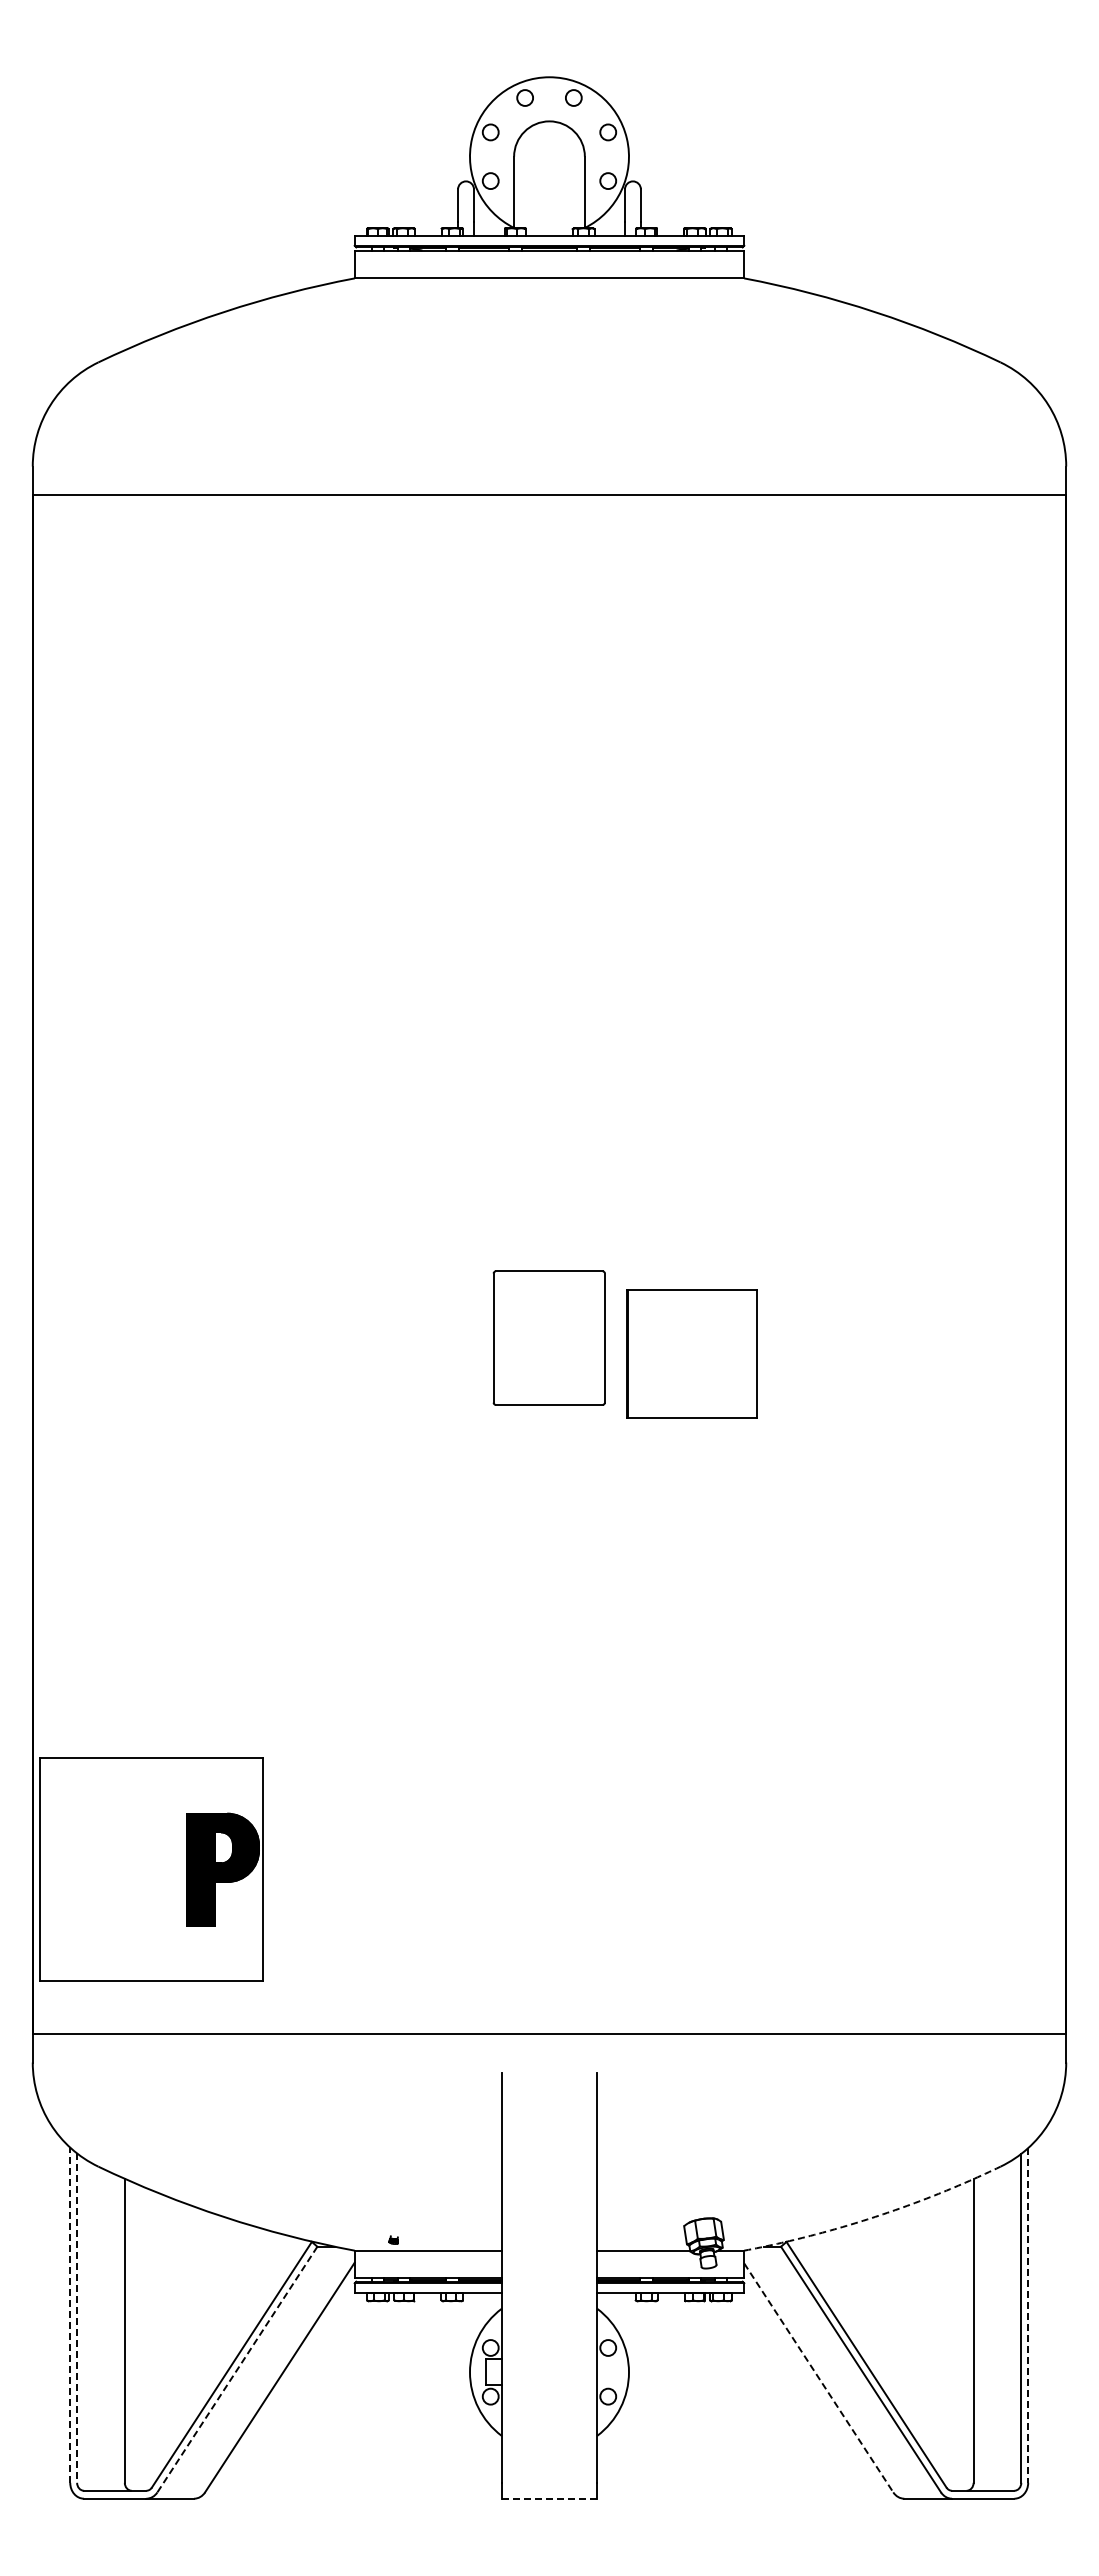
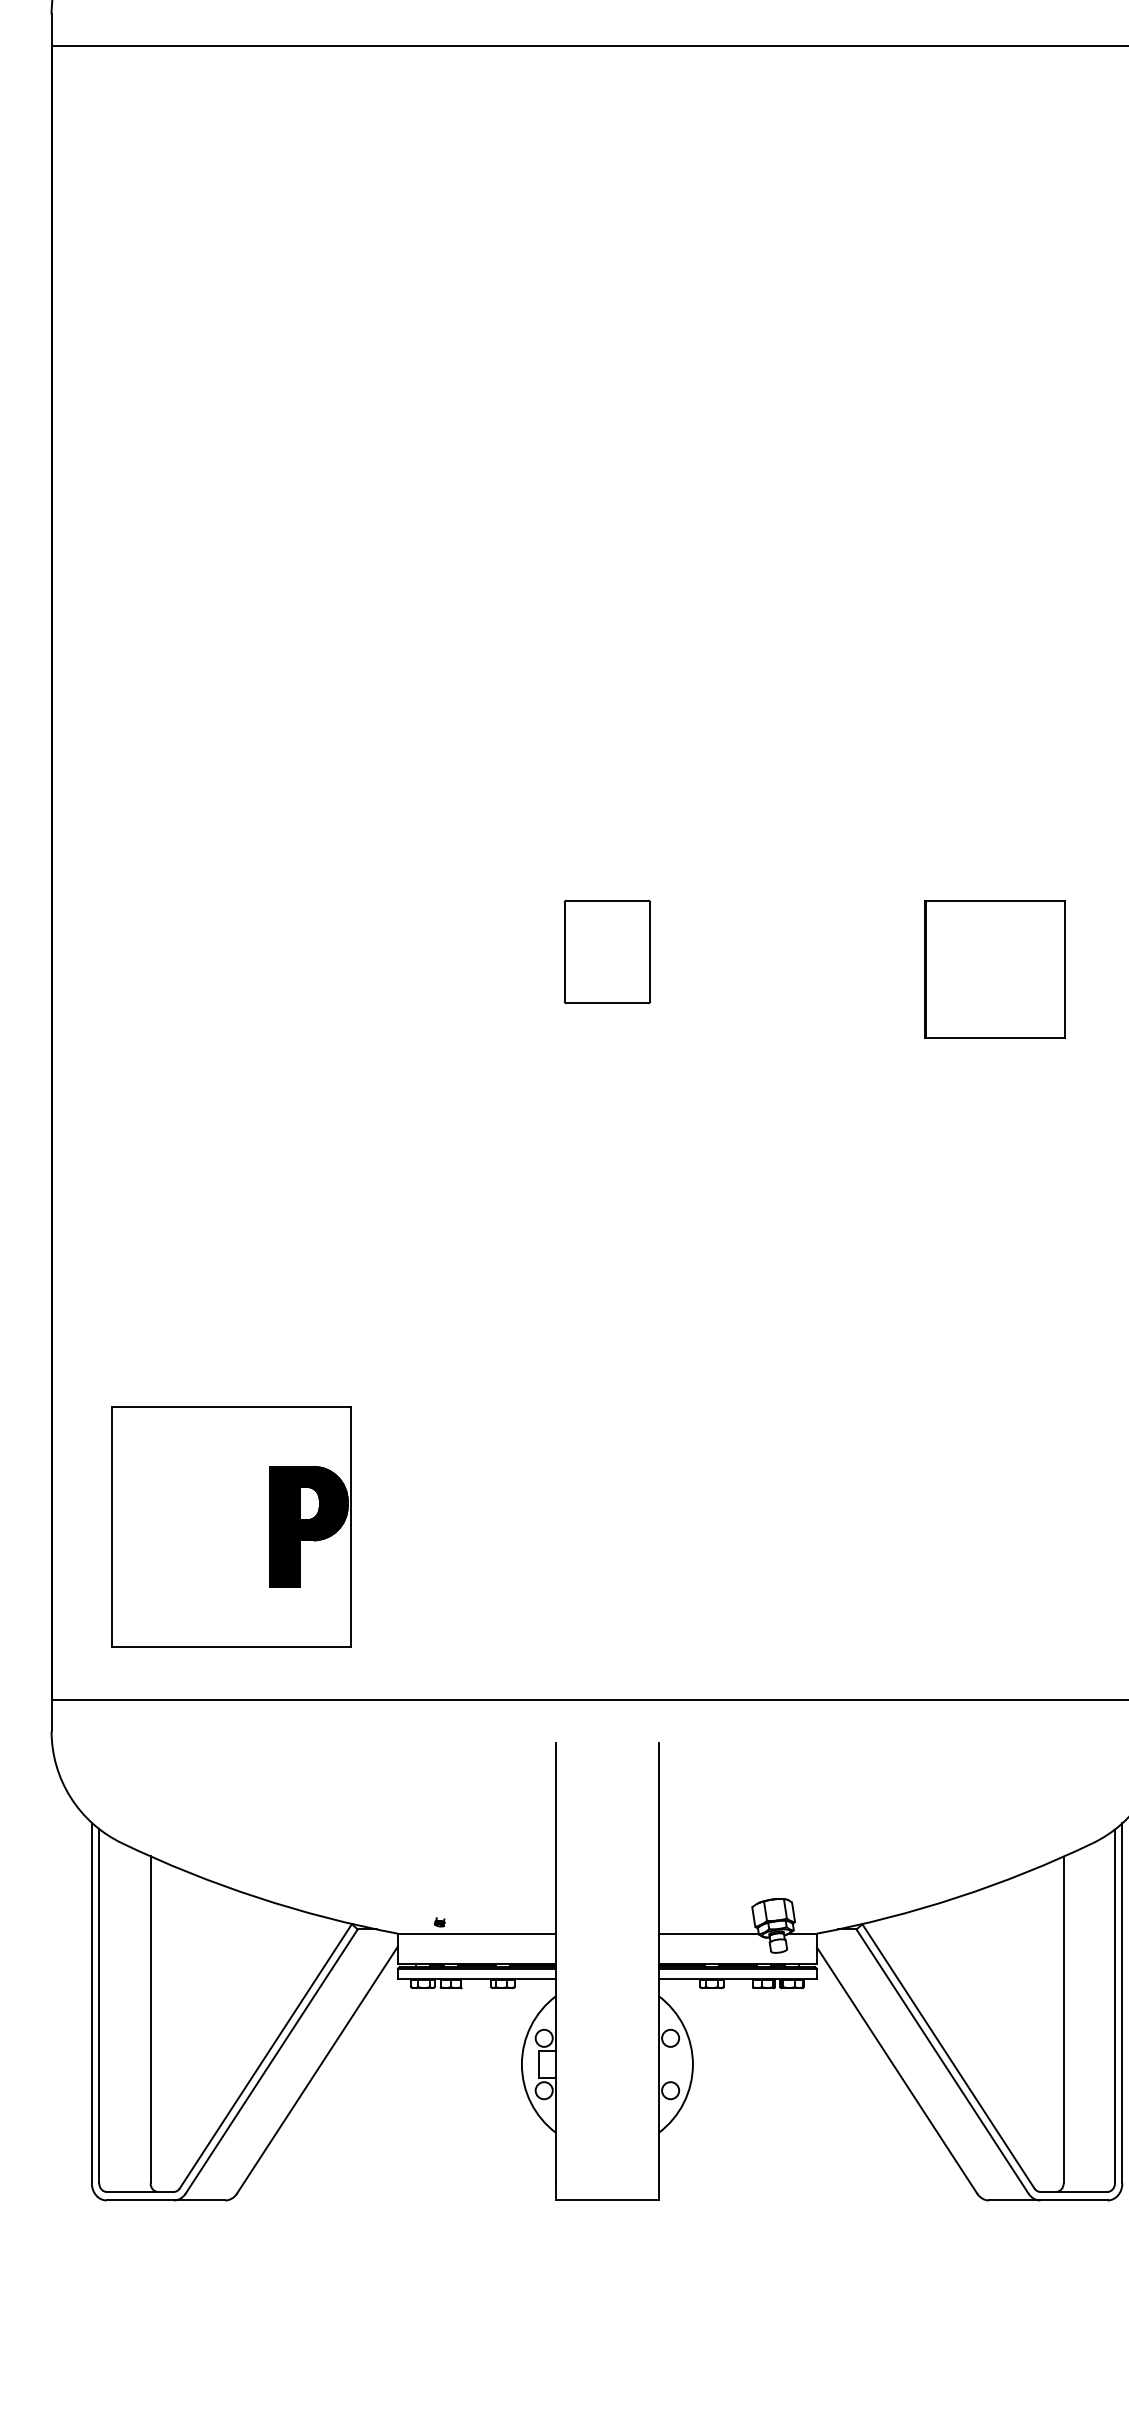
part: (549, 1337) -> (607, 951), size x0.71
part: (691, 1353) -> (994, 968), moved
part: (151, 1869) -> (232, 1526), moved
arc: (875, 2216) -> (958, 1896), dashed -> solid
line: (70, 2315) -> (92, 2003), dashed -> solid
line: (1028, 2315) -> (1122, 2003), dashed -> solid
line: (77, 2318) -> (99, 2006), dashed -> solid
line: (237, 2369) -> (271, 2061), dashed -> solid
line: (818, 2377) -> (896, 2070), dashed -> solid
line: (549, 2498) -> (607, 2200), dashed -> solid

